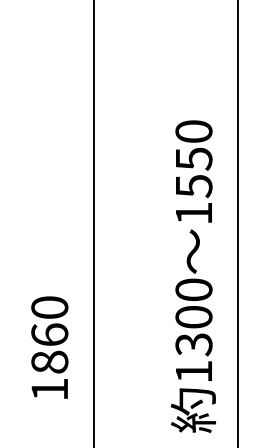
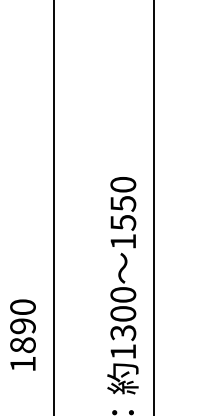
text: (49, 335) -> (22, 326), 1860 -> 1890

